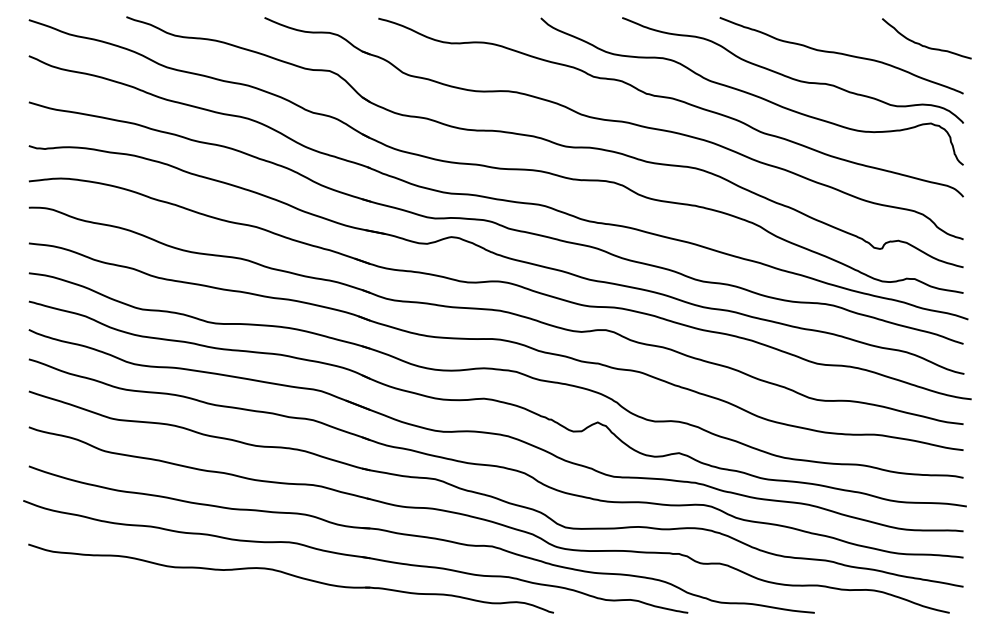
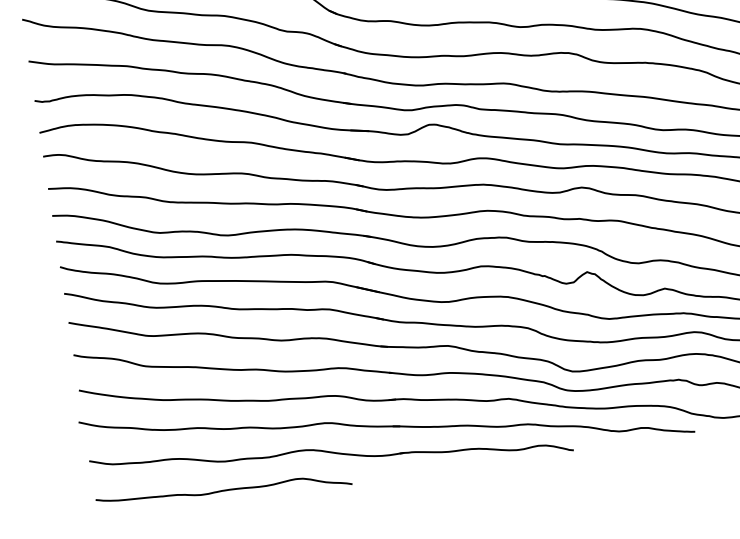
curve: (168, 599) -> (223, 491), added

